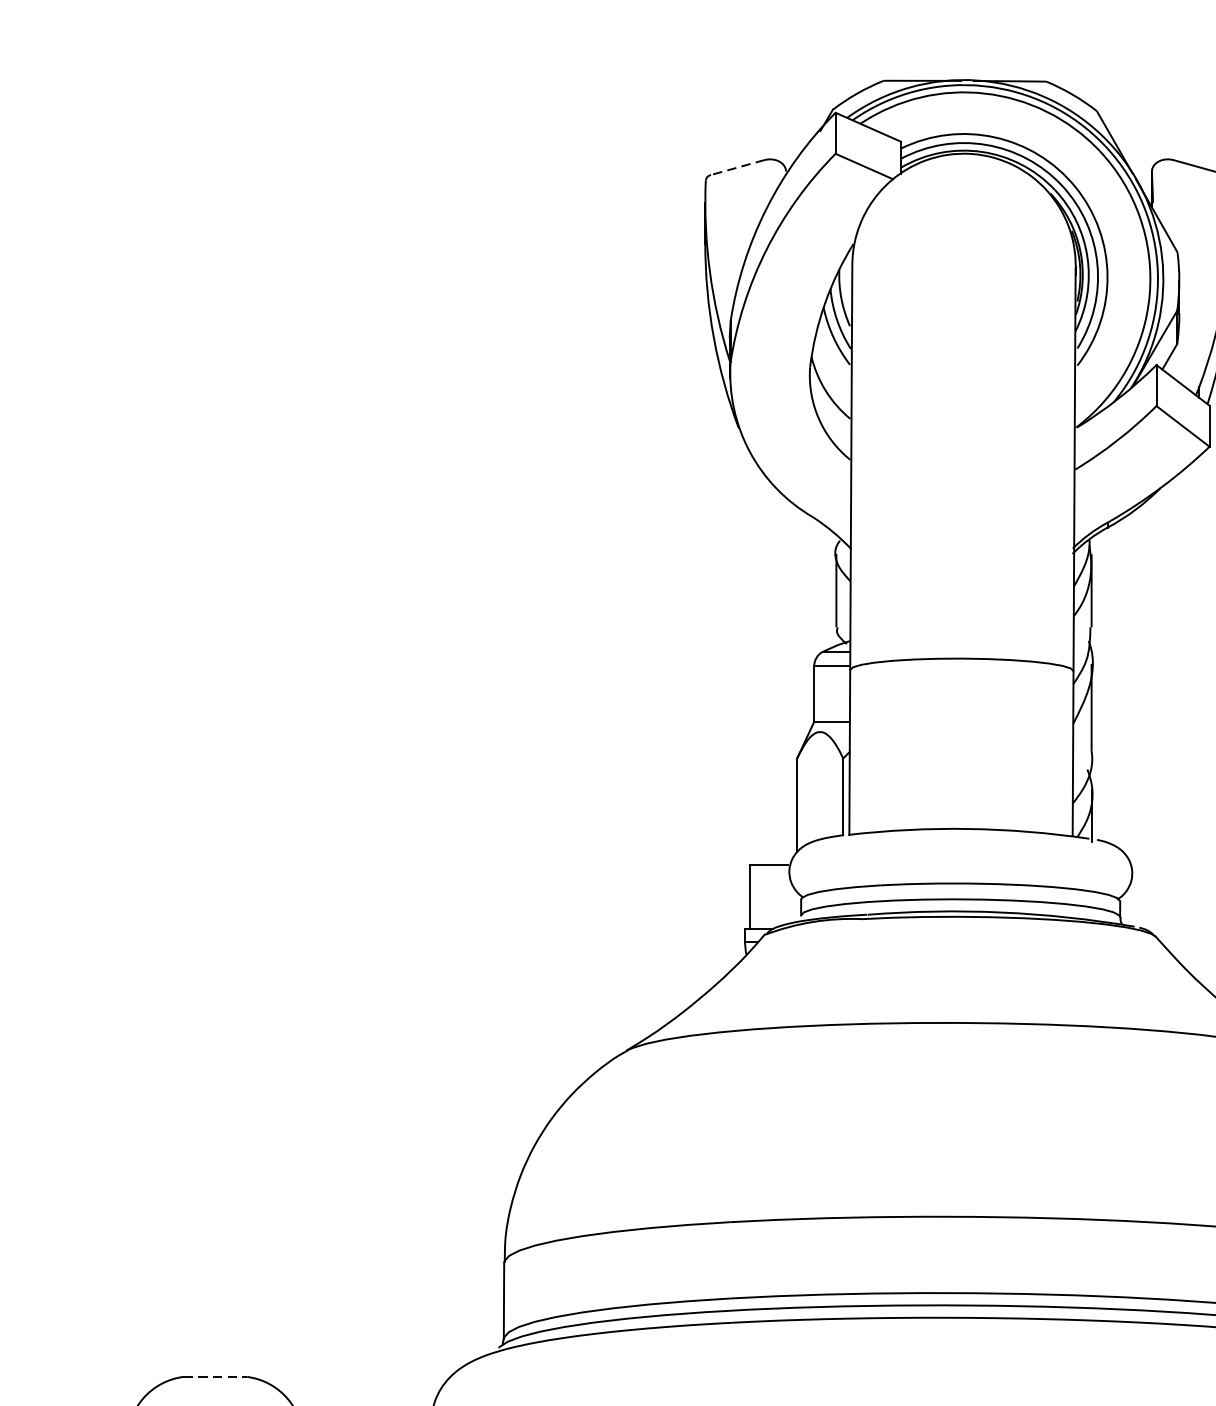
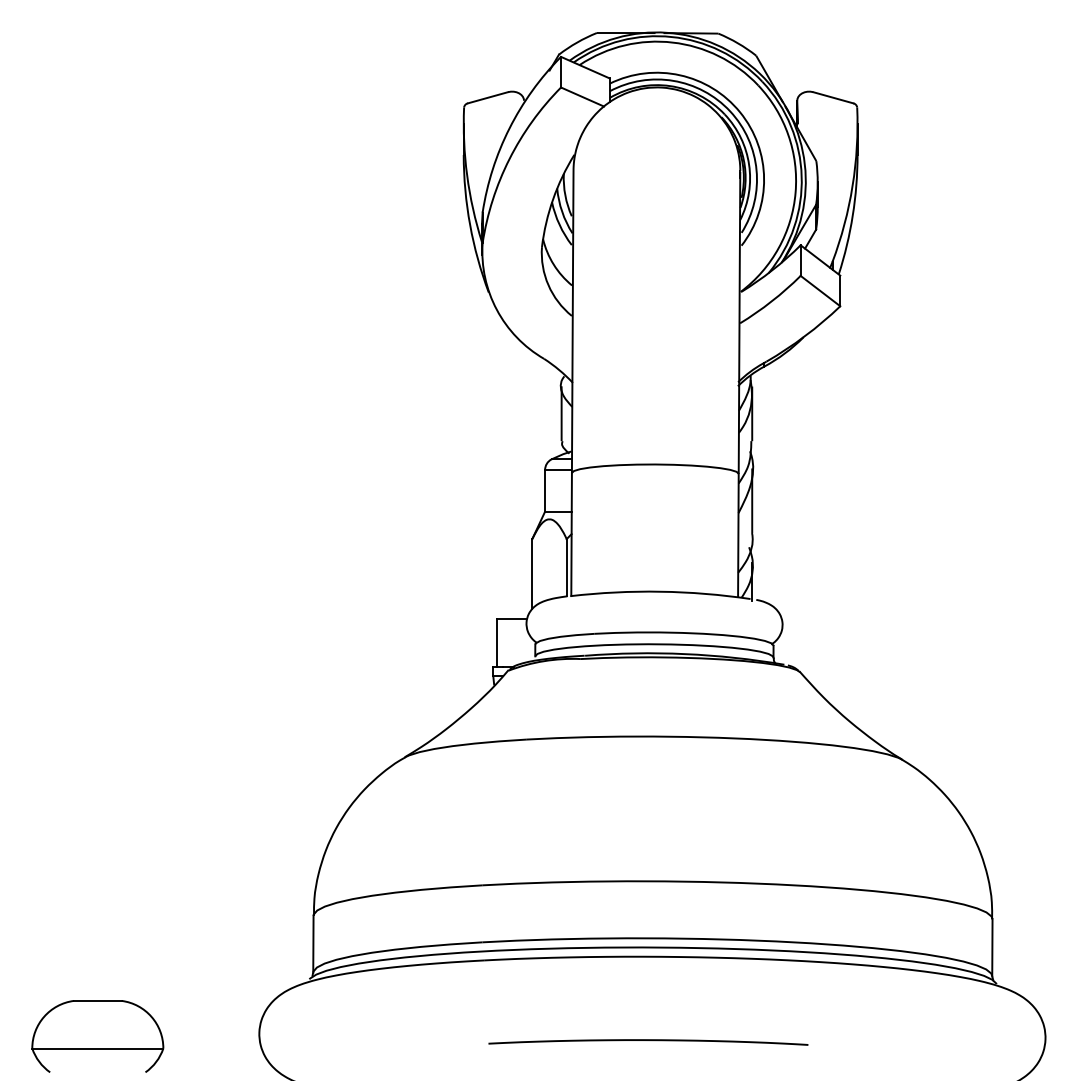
line: (738, 167) -> (488, 97), dashed -> solid
line: (214, 1376) -> (97, 1000), dashed -> solid

